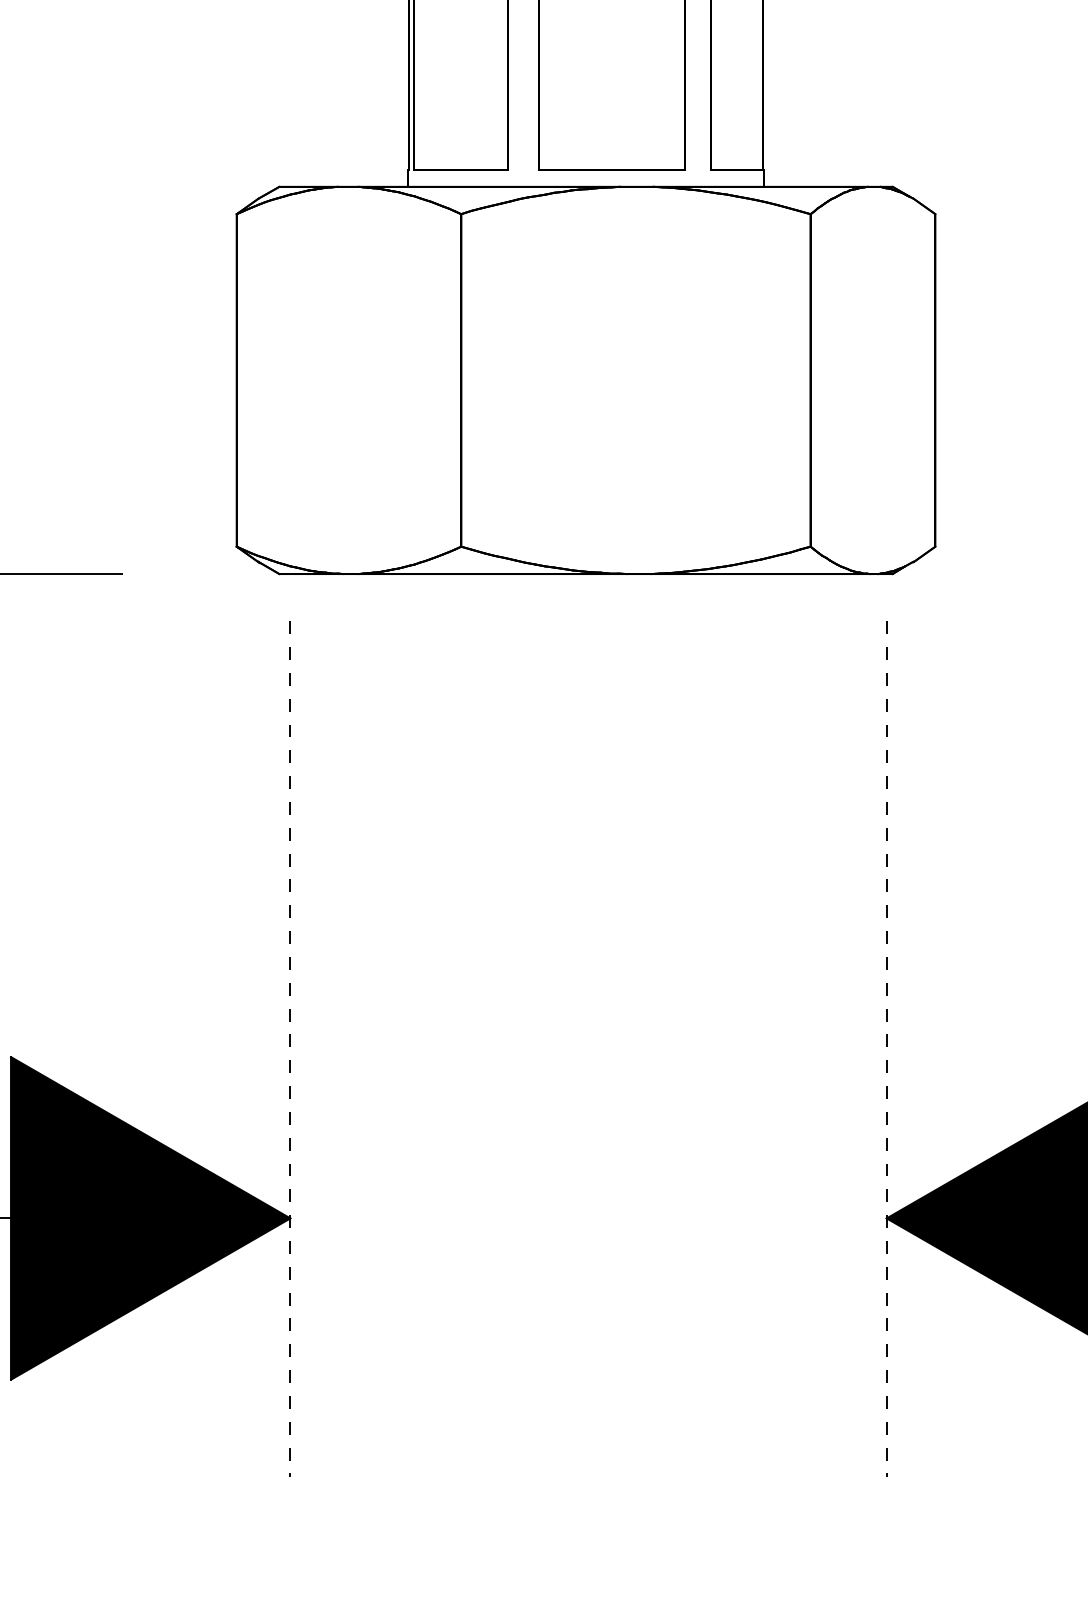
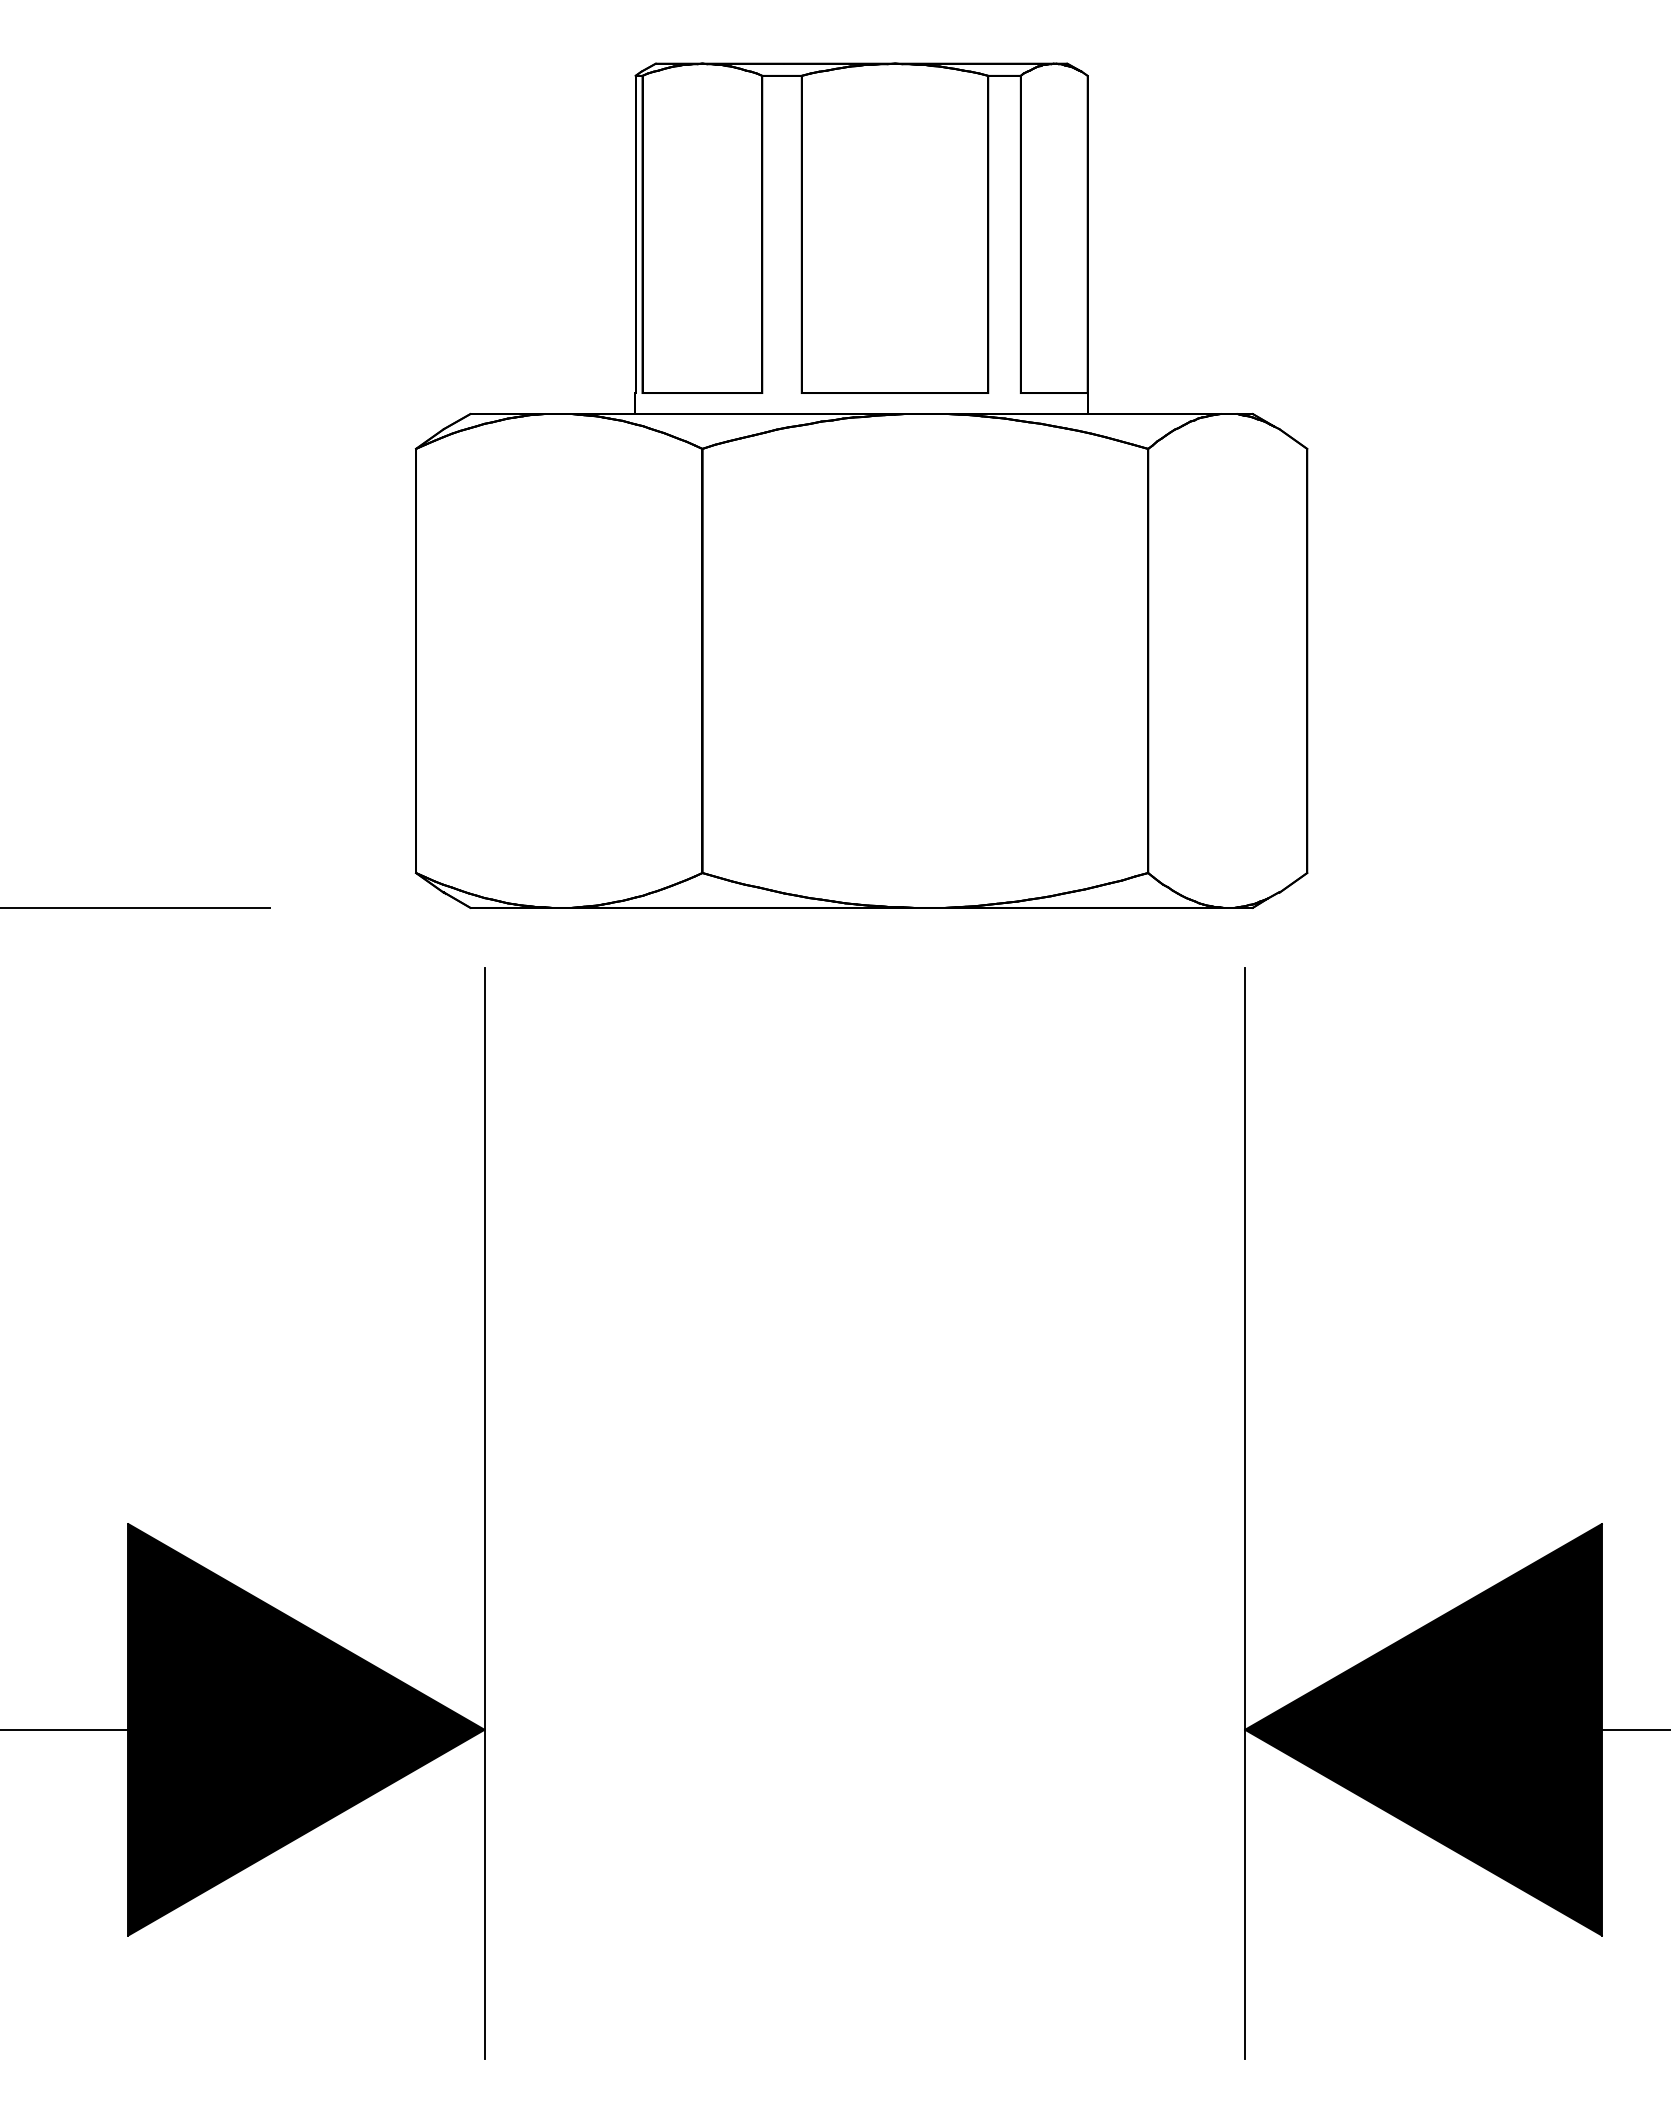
line: (290, 1048) -> (484, 1513), dashed -> solid
line: (886, 1048) -> (1245, 1513), dashed -> solid

